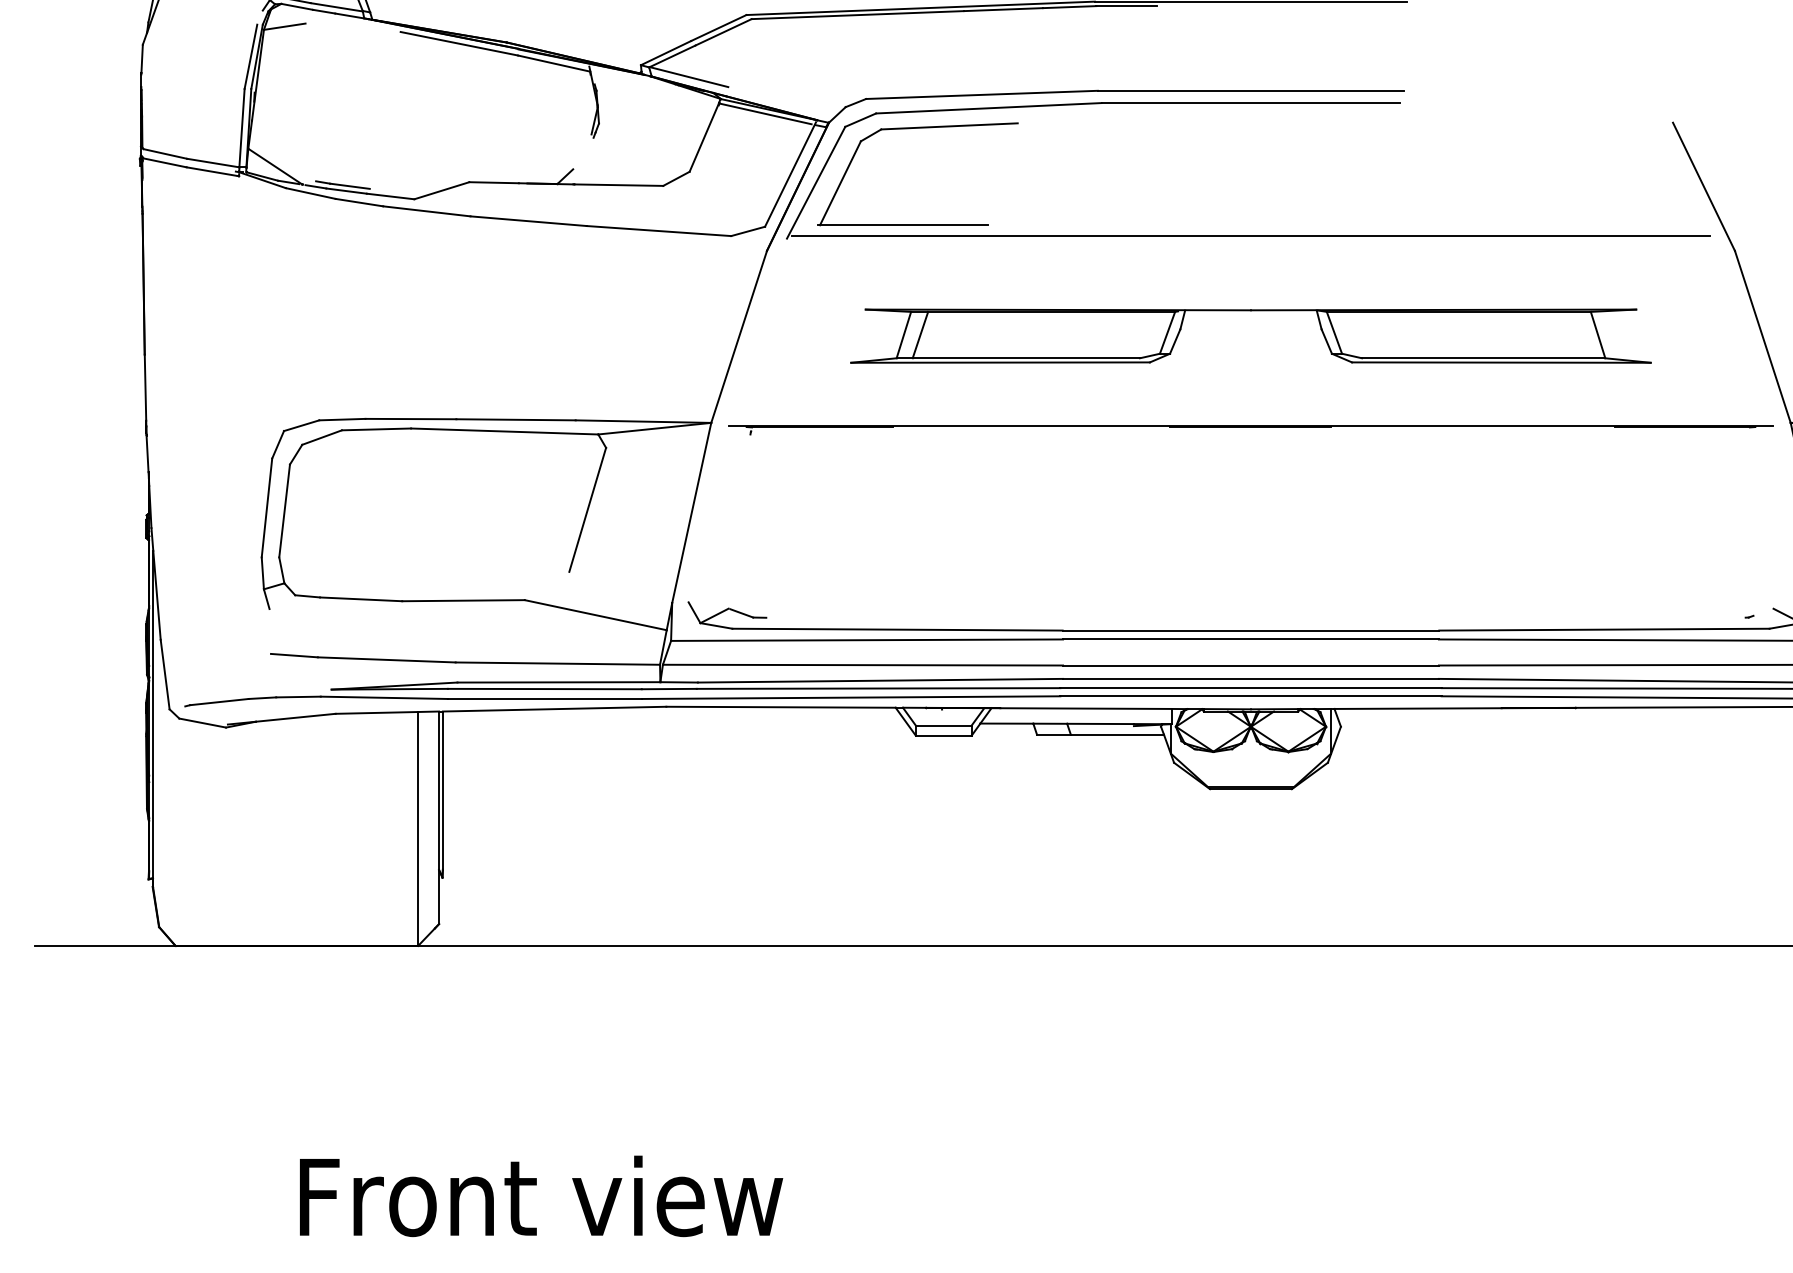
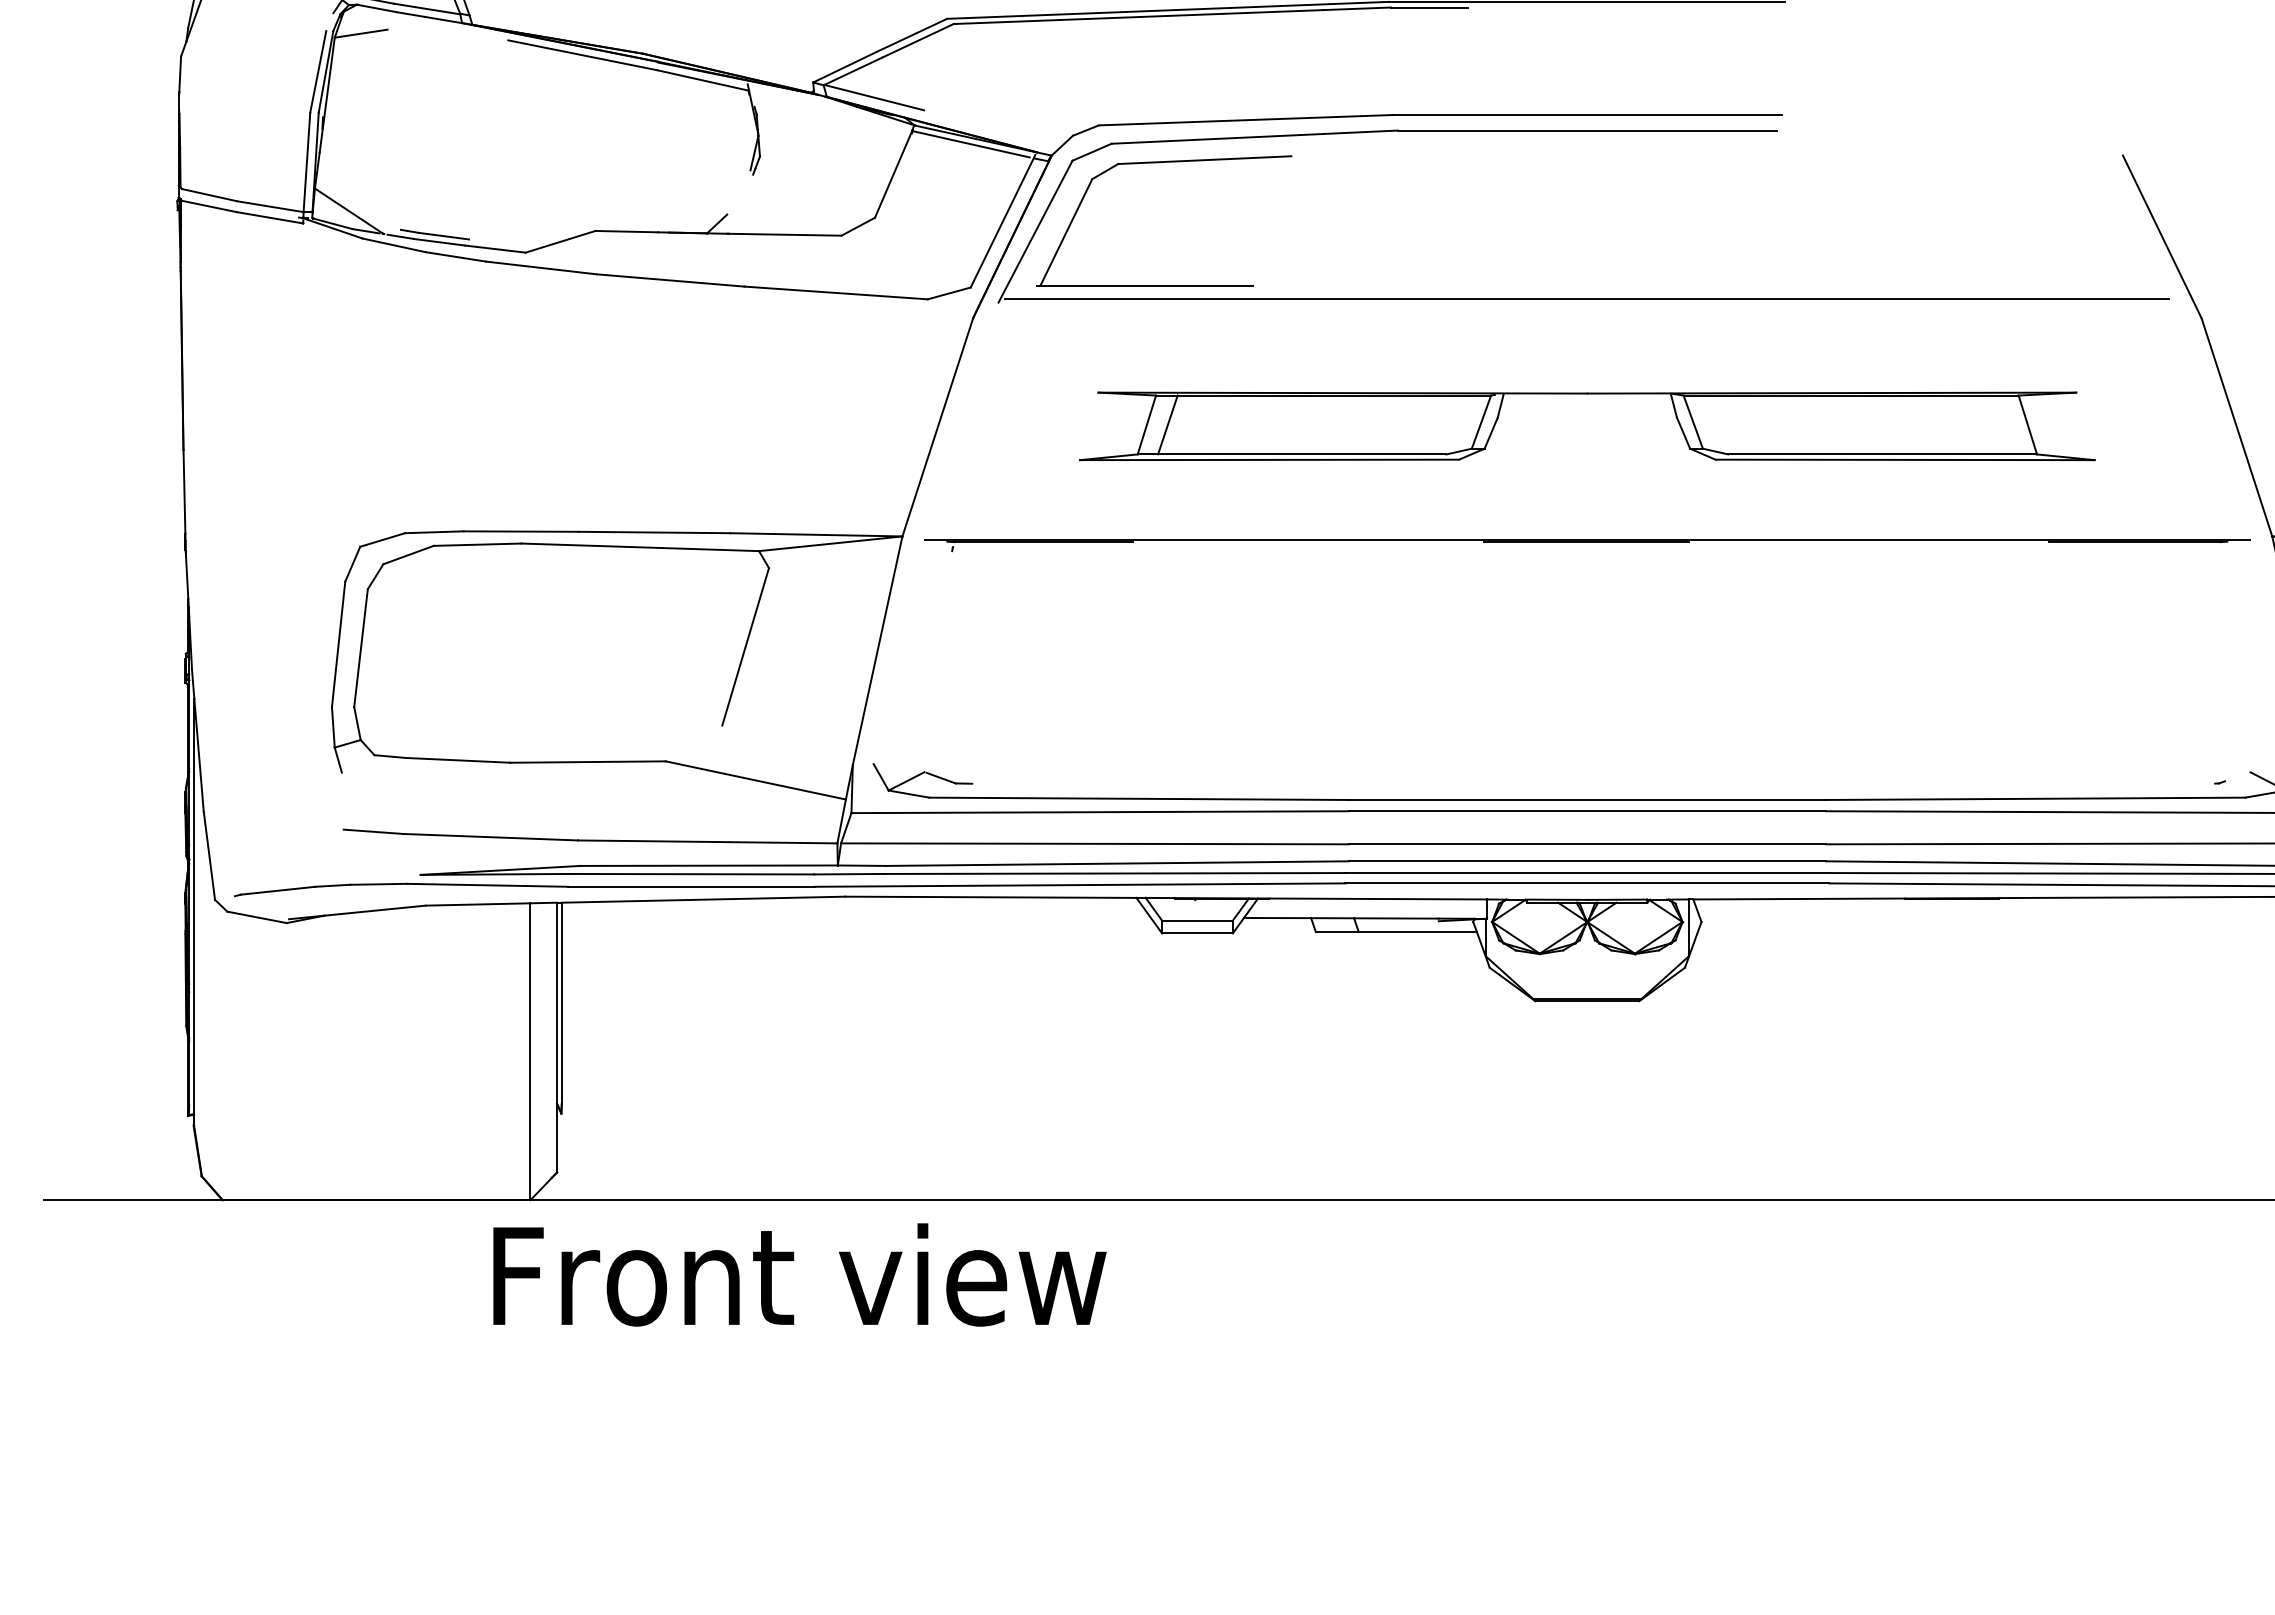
text: (541, 1195) -> (799, 1274), moved

